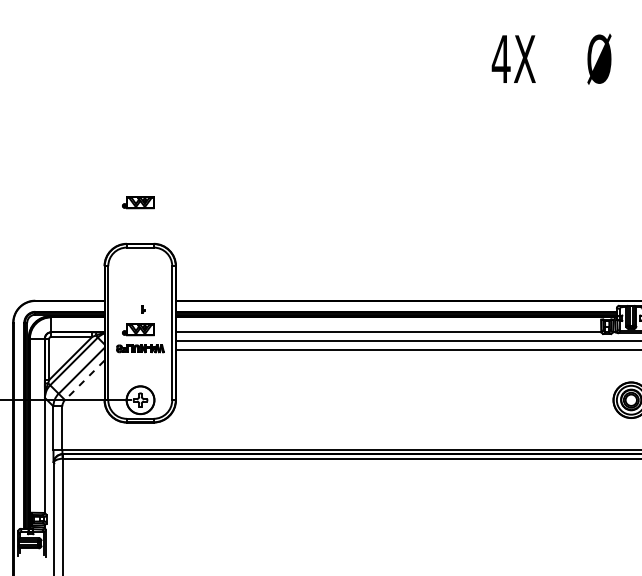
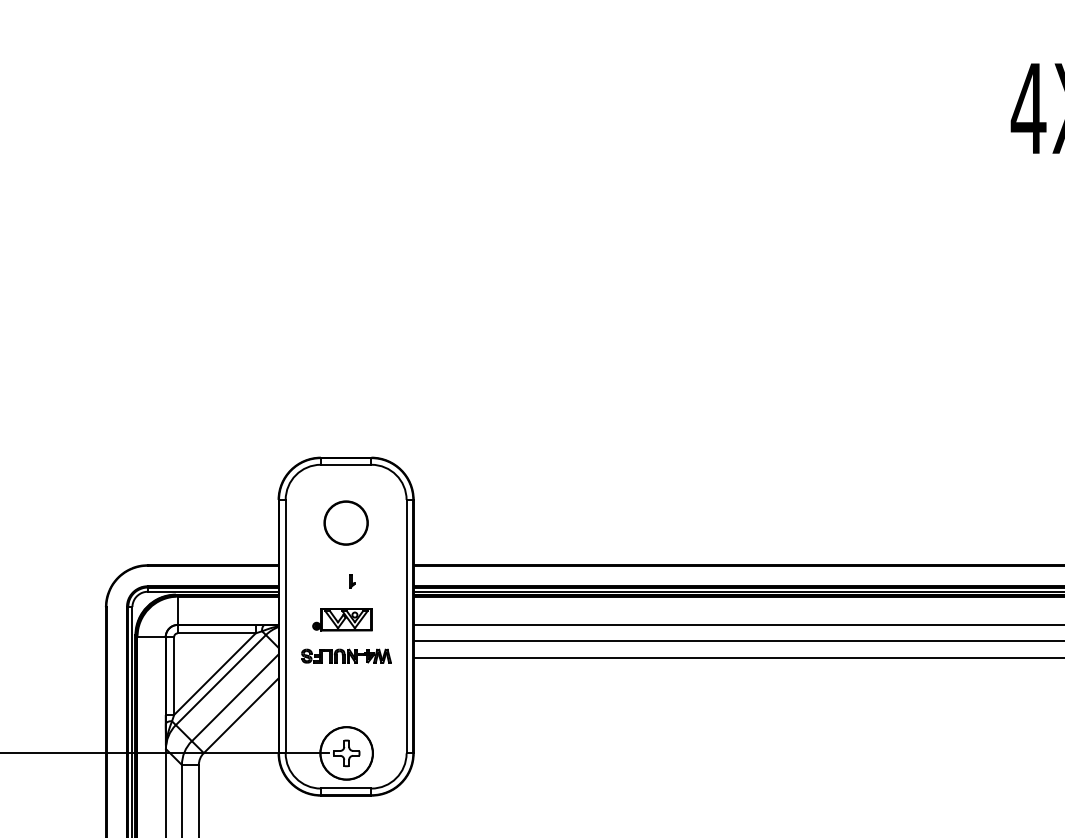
part: (138, 202) -> (342, 379), removed
circle: (139, 278) -> (344, 523), added
line: (84, 380) -> (240, 716), dashed -> solid

